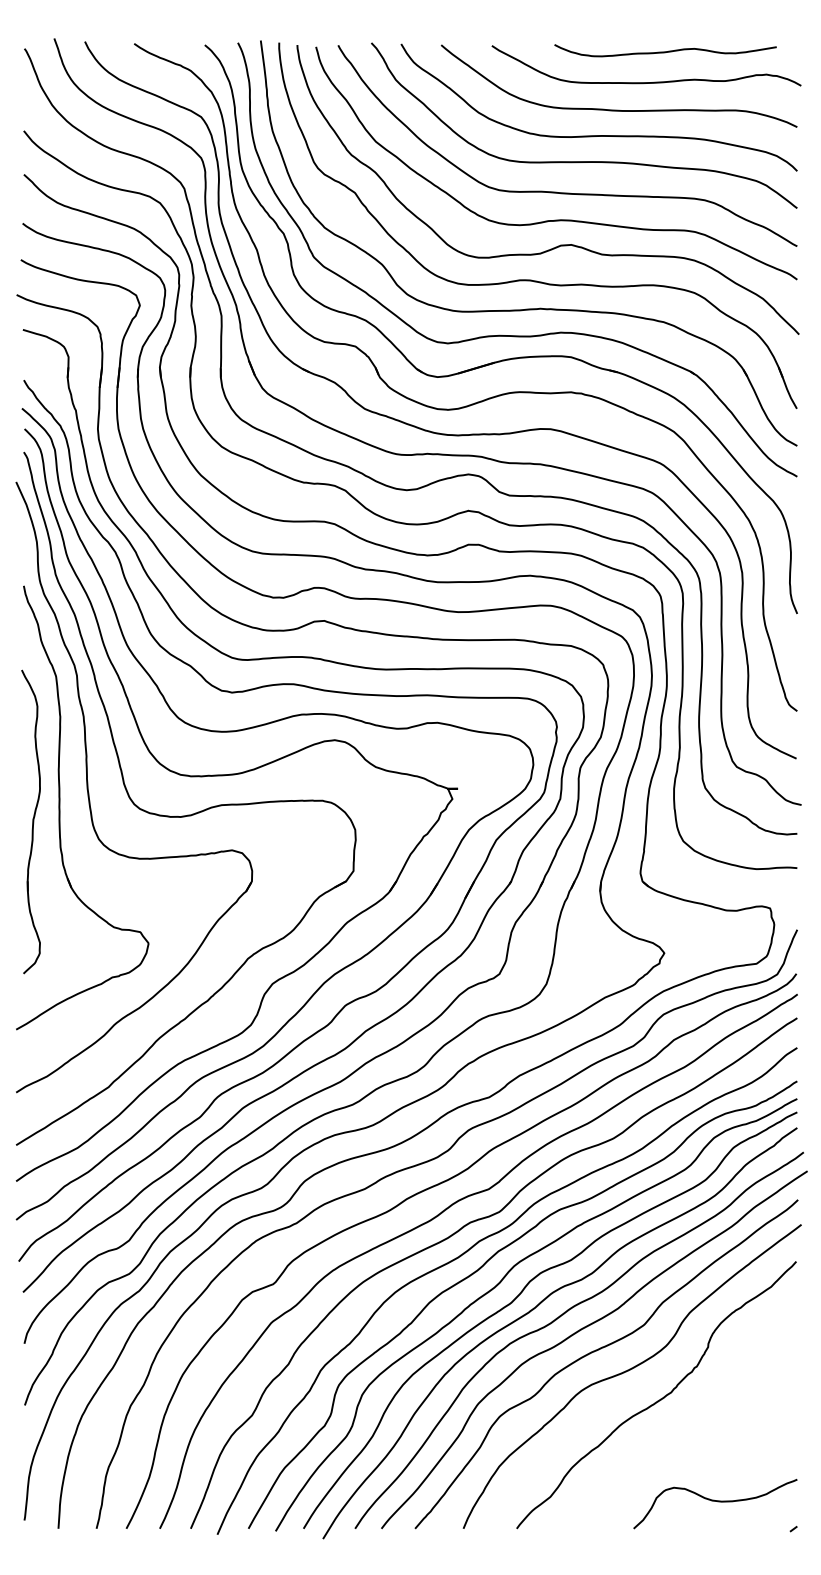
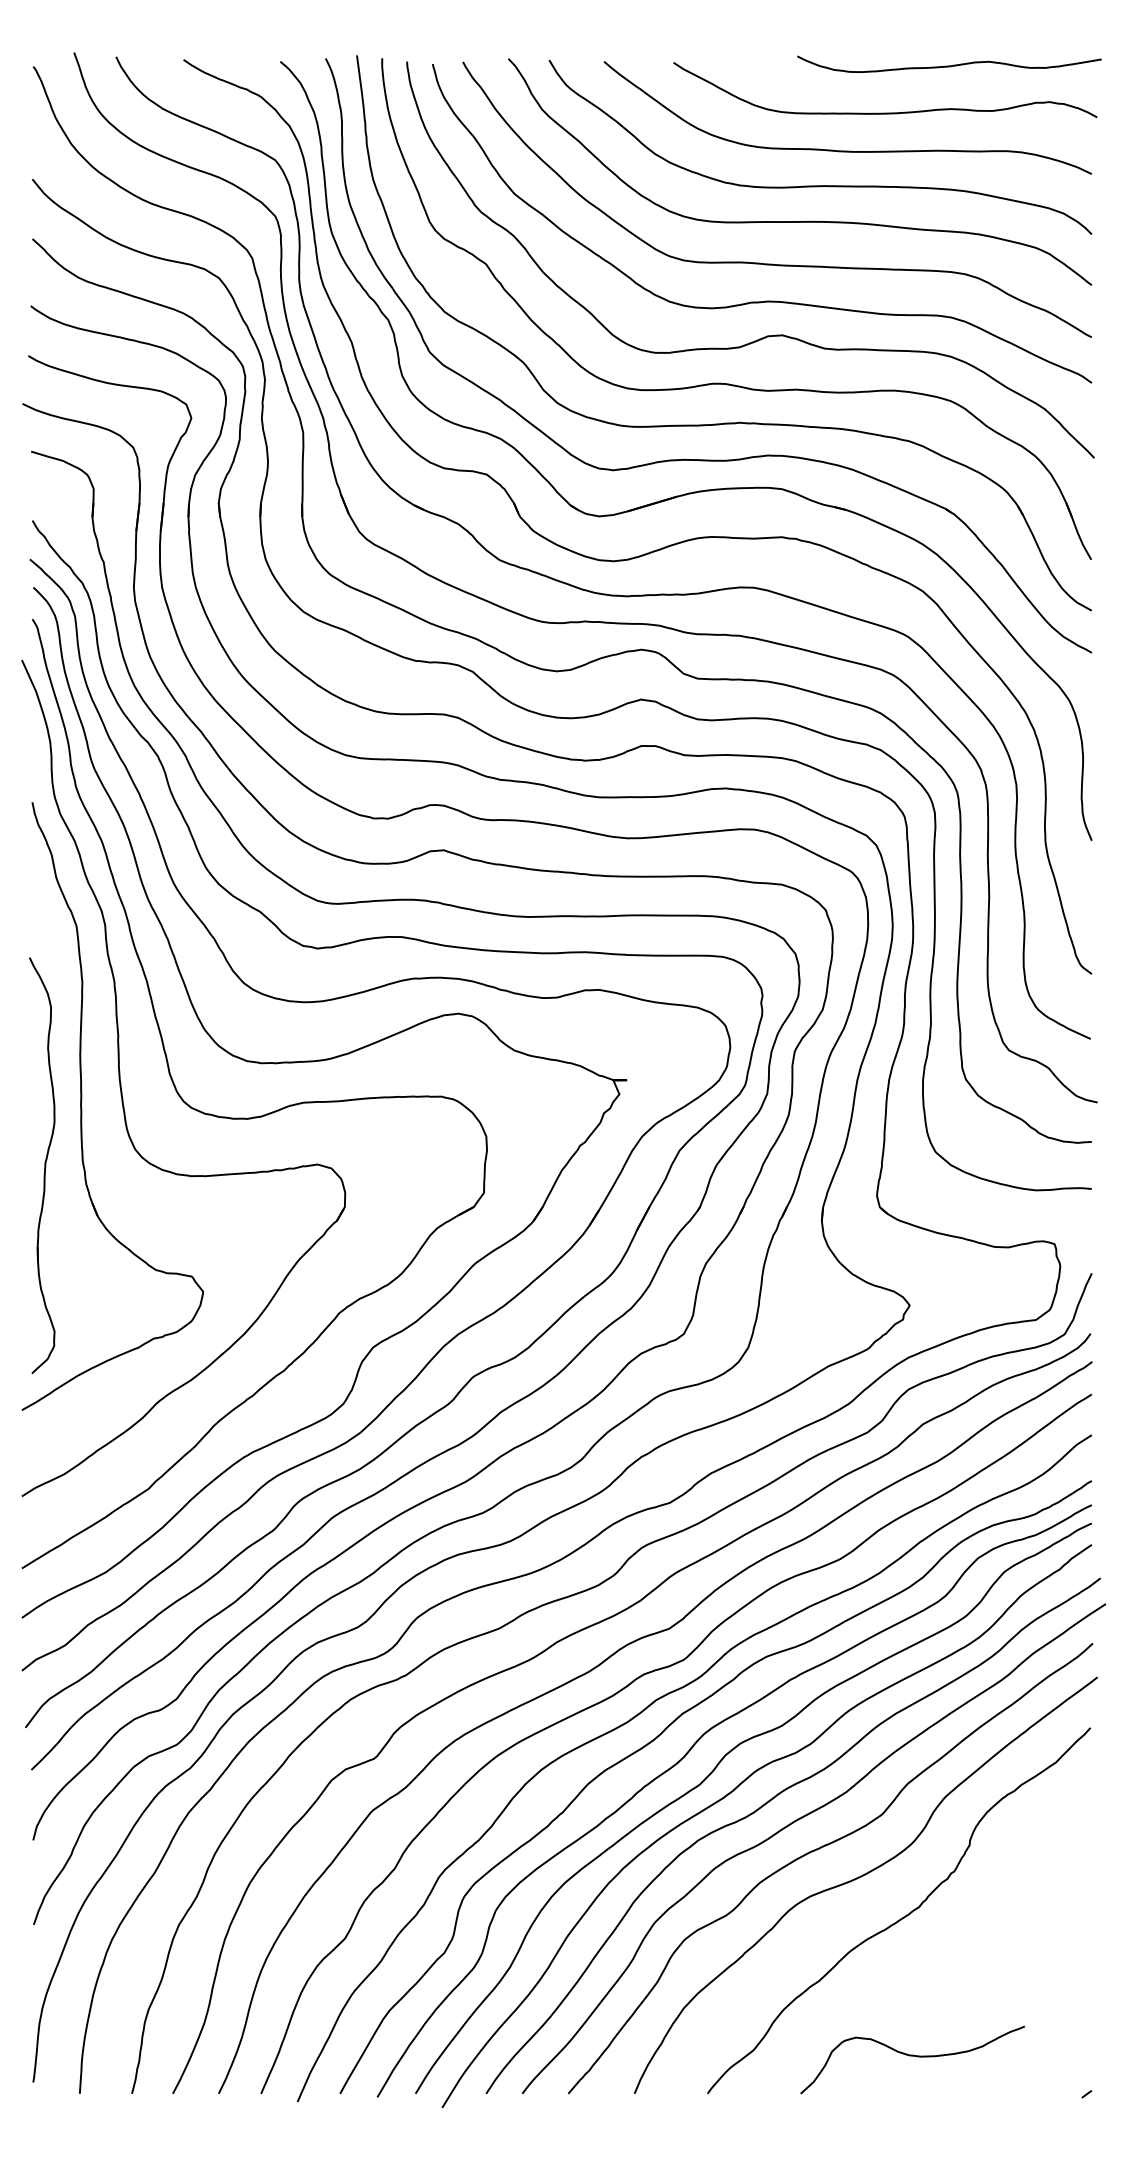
curve: (665, 51) -> (949, 65), moved
part: (31, 821) -> (42, 1165), moved
curve: (715, 1501) -> (912, 2056), moved

